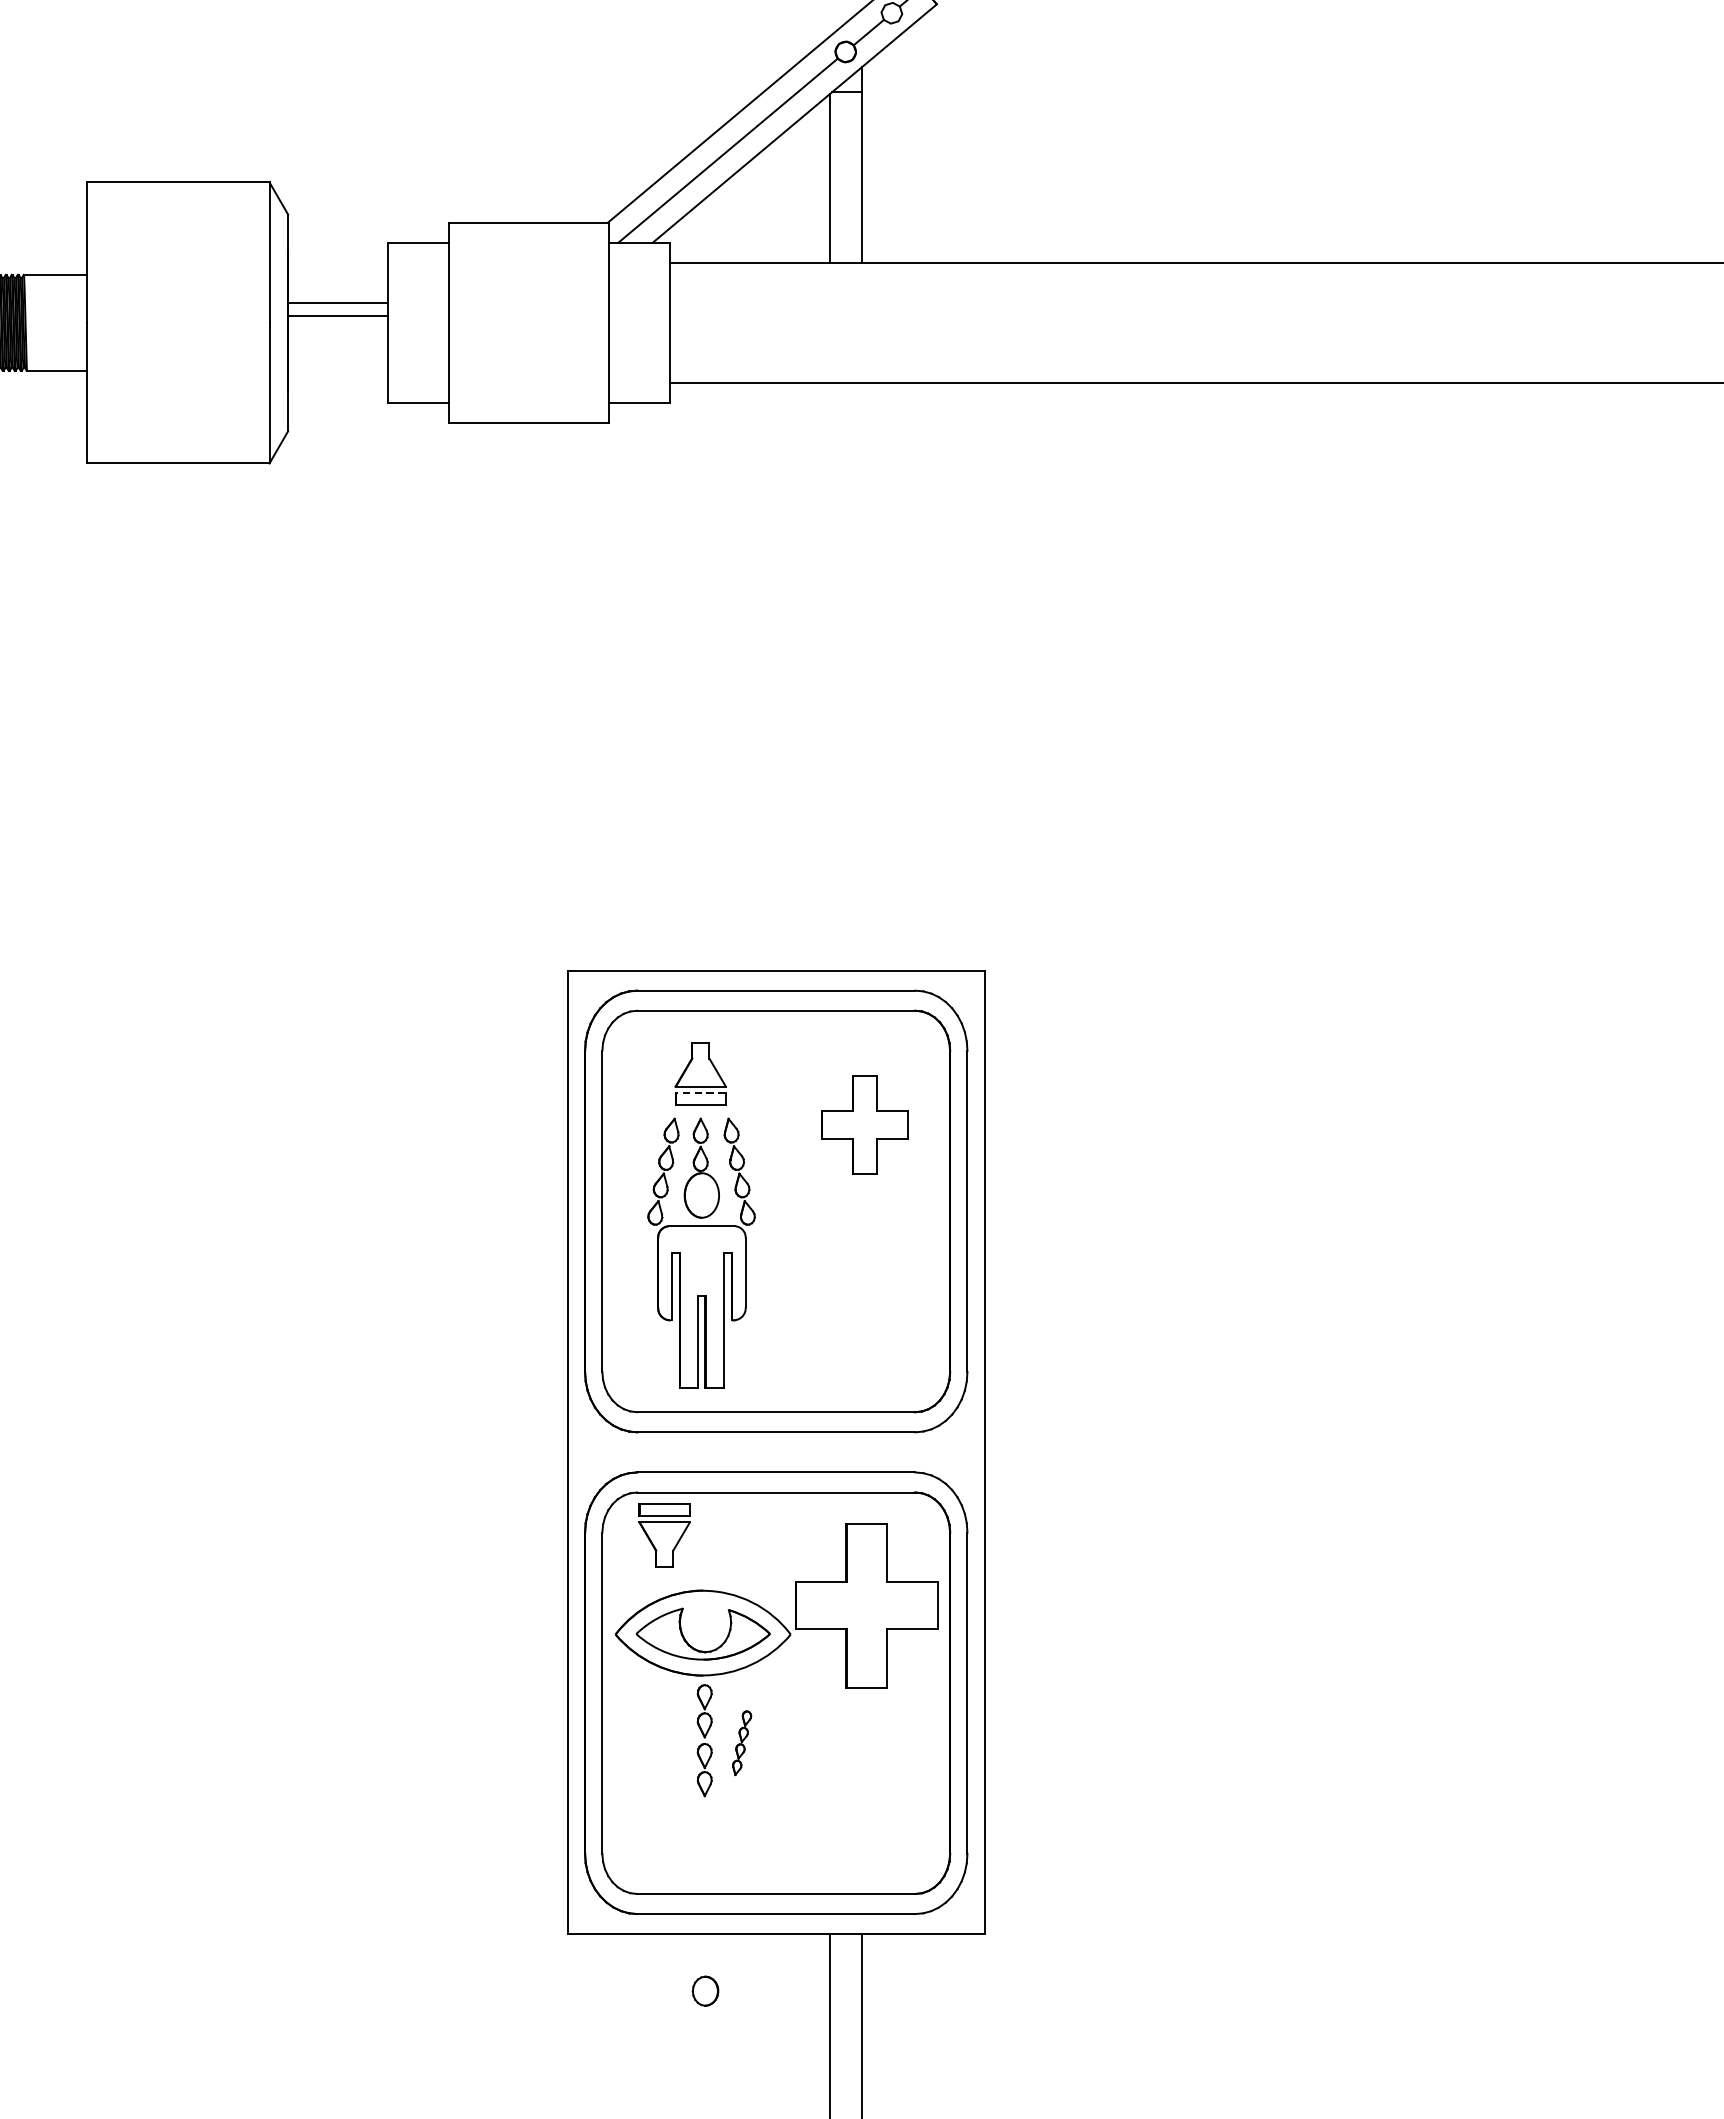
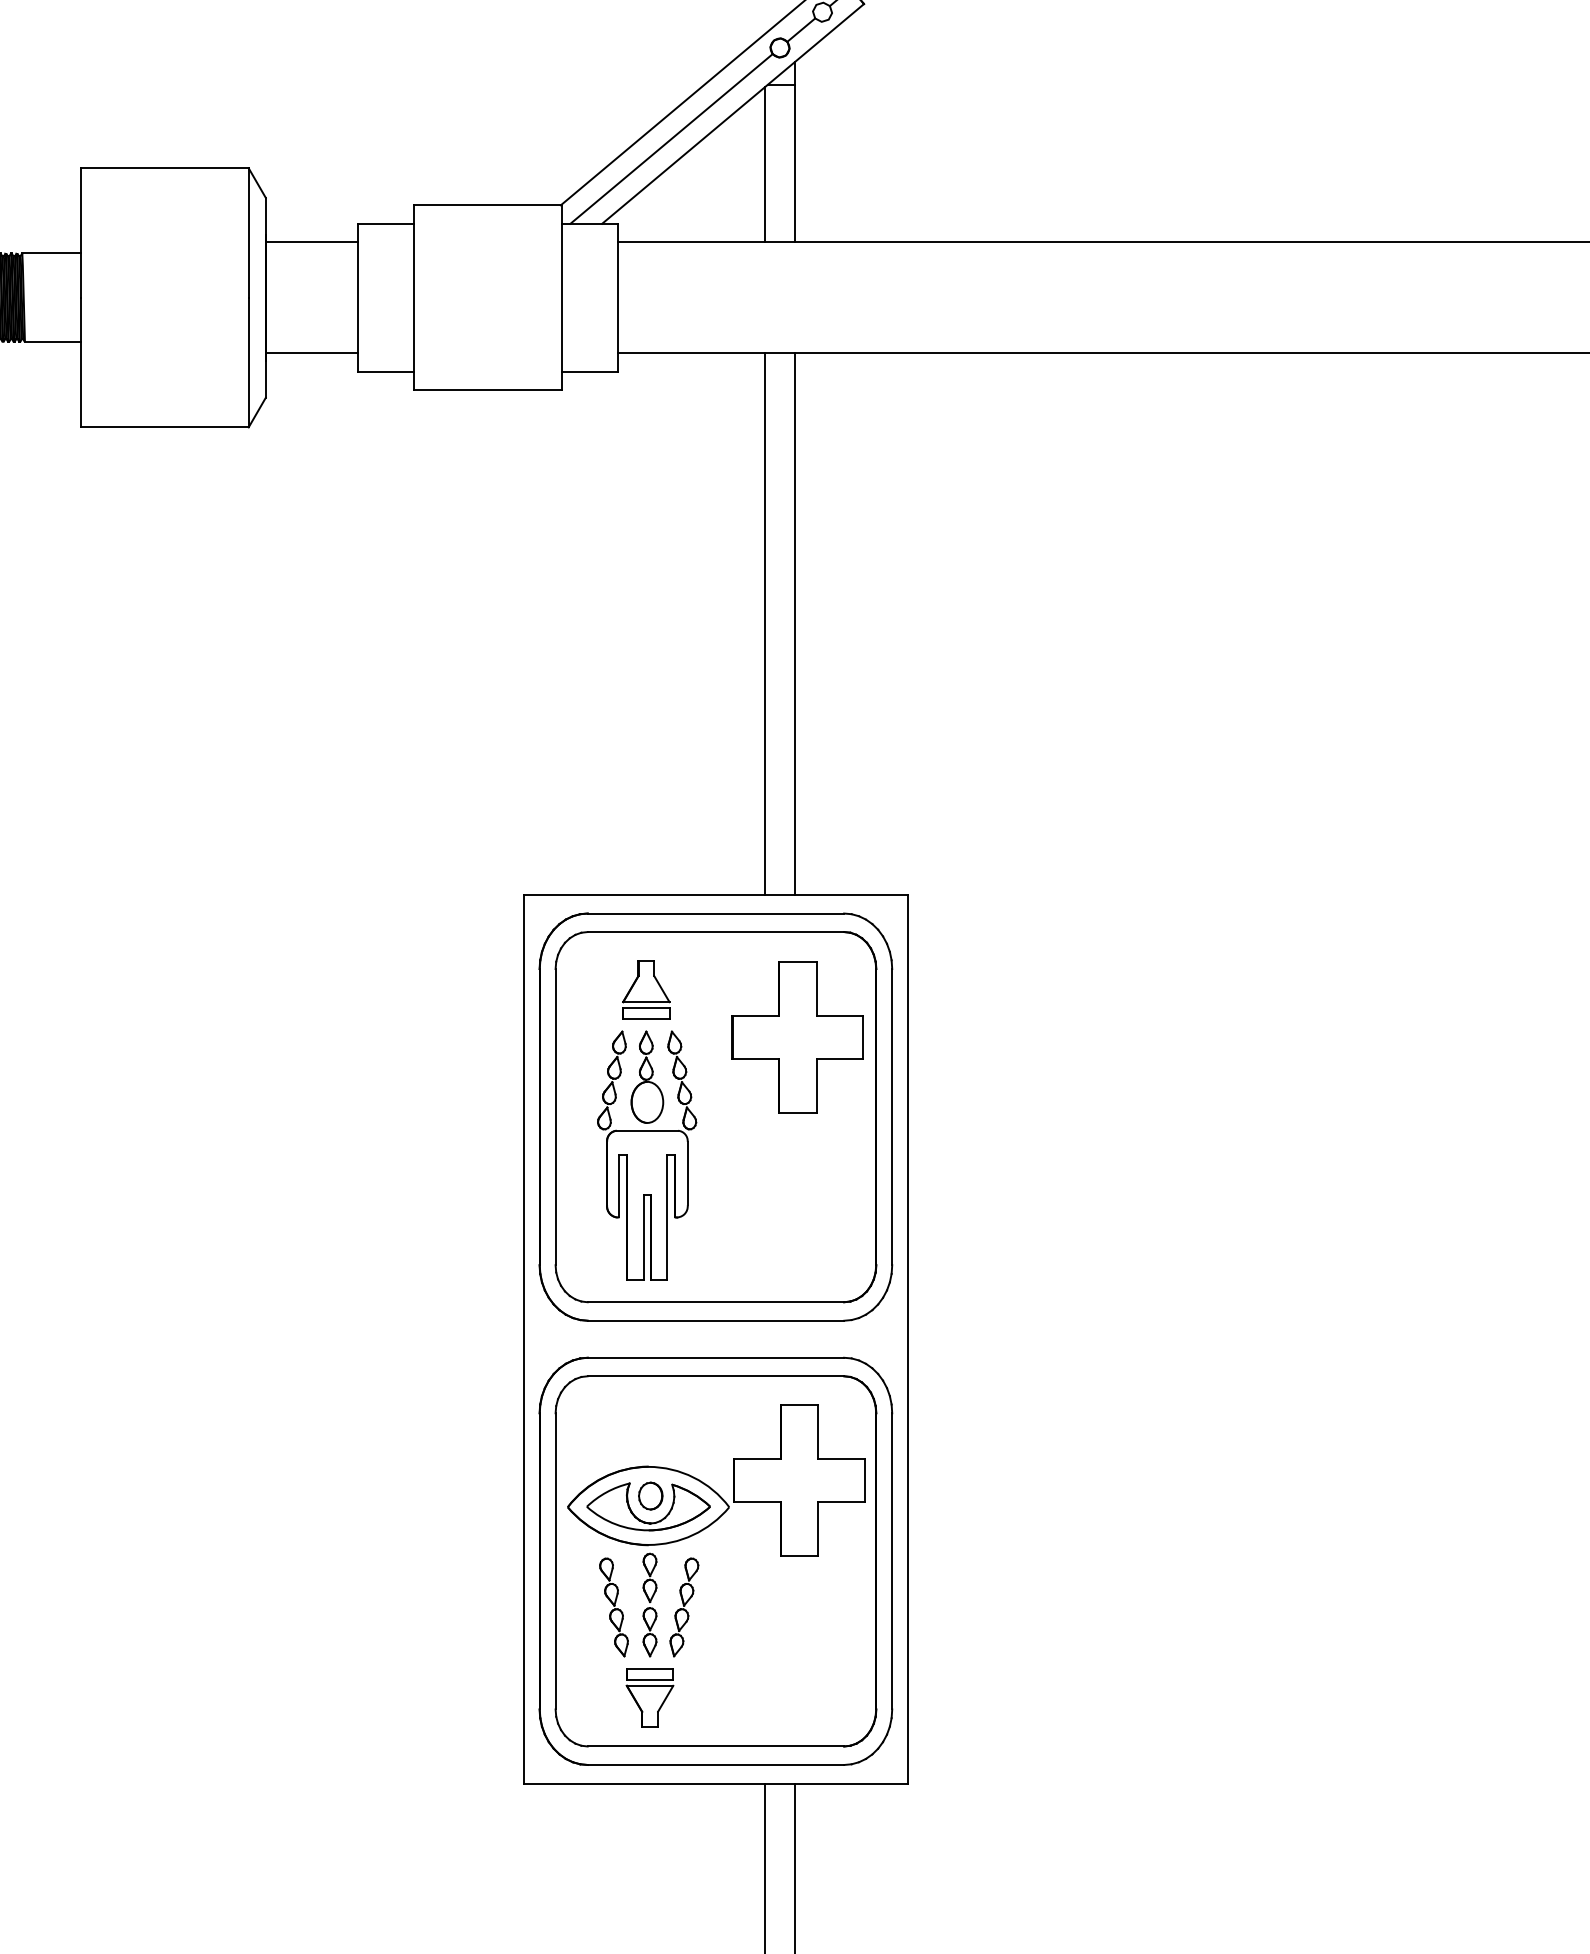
line: (337, 303) -> (311, 353), moved
line: (337, 316) -> (311, 242), moved
line: (830, 677) -> (765, 624), added
line: (861, 677) -> (794, 624), added
line: (699, 1092) -> (645, 1007), dashed -> solid
part: (864, 1125) -> (797, 1037), size x1.67
part: (664, 1535) -> (649, 1697), moved
part: (665, 1743) -> (613, 1607), added
part: (742, 1743) -> (684, 1607), size x1.67
part: (705, 1990) -> (650, 1495), moved

